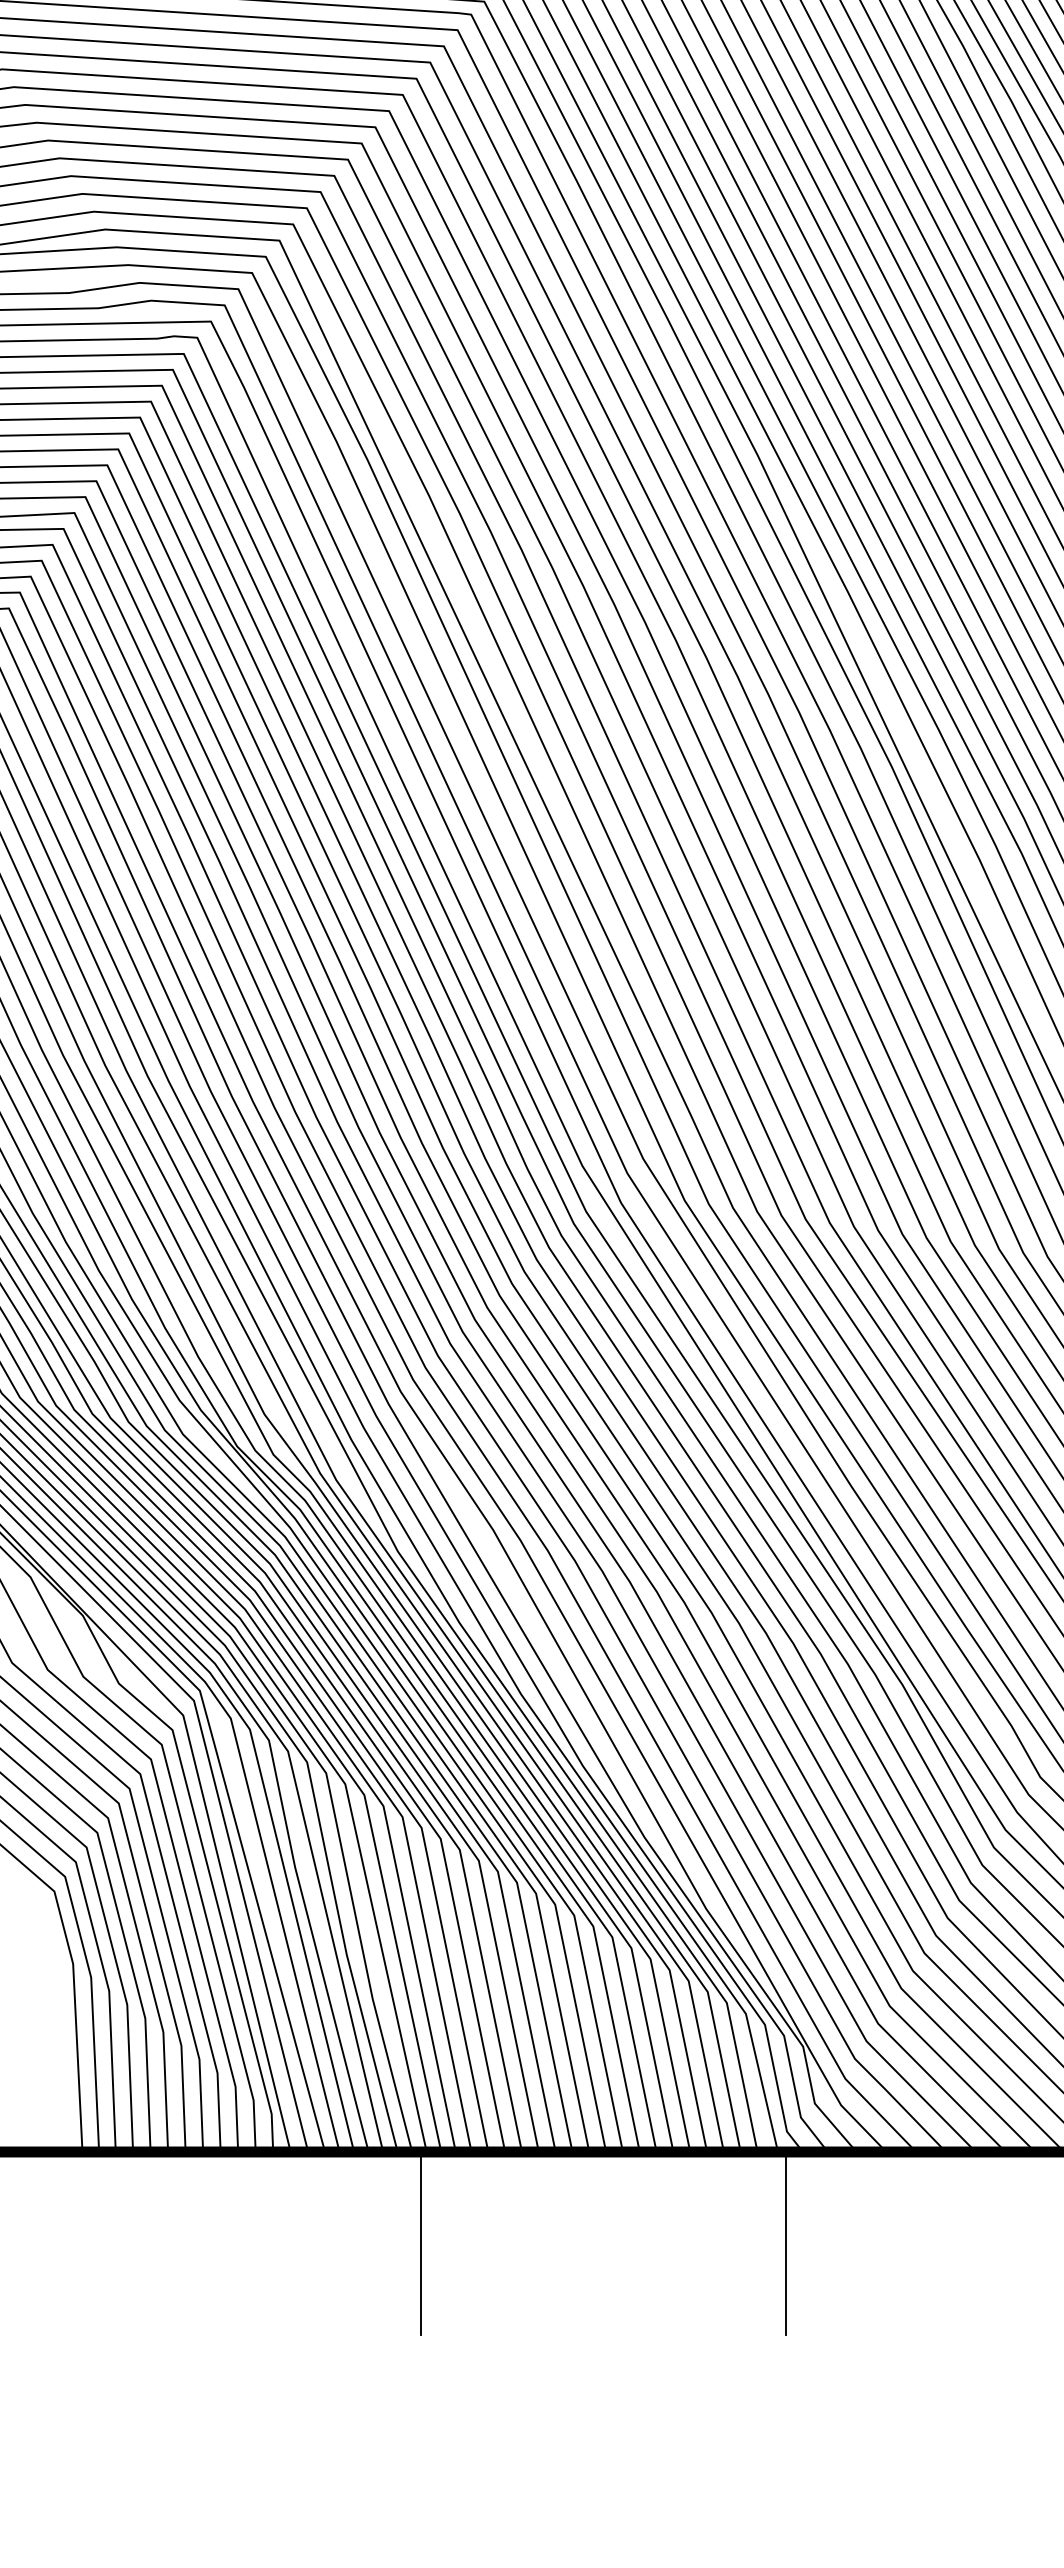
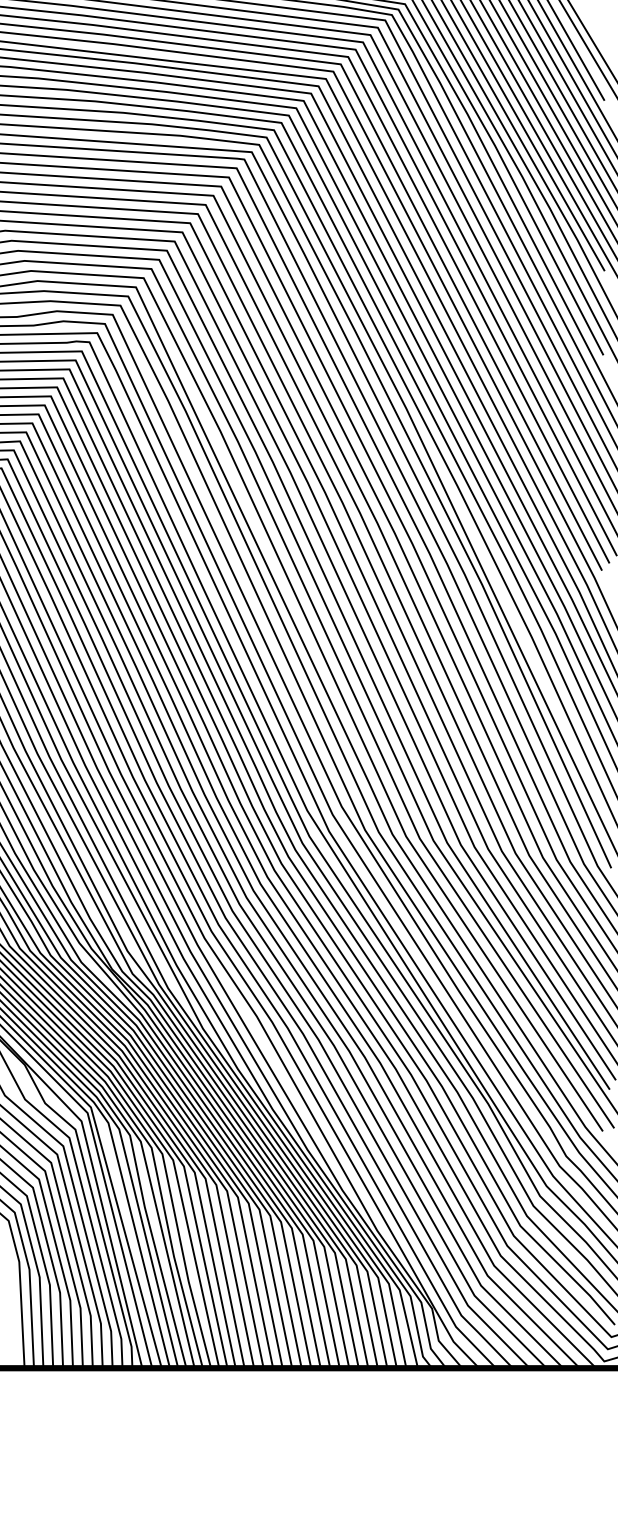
line: (420, 2242) -> (215, 1419), removed
line: (786, 2242) -> (422, 1419), removed

